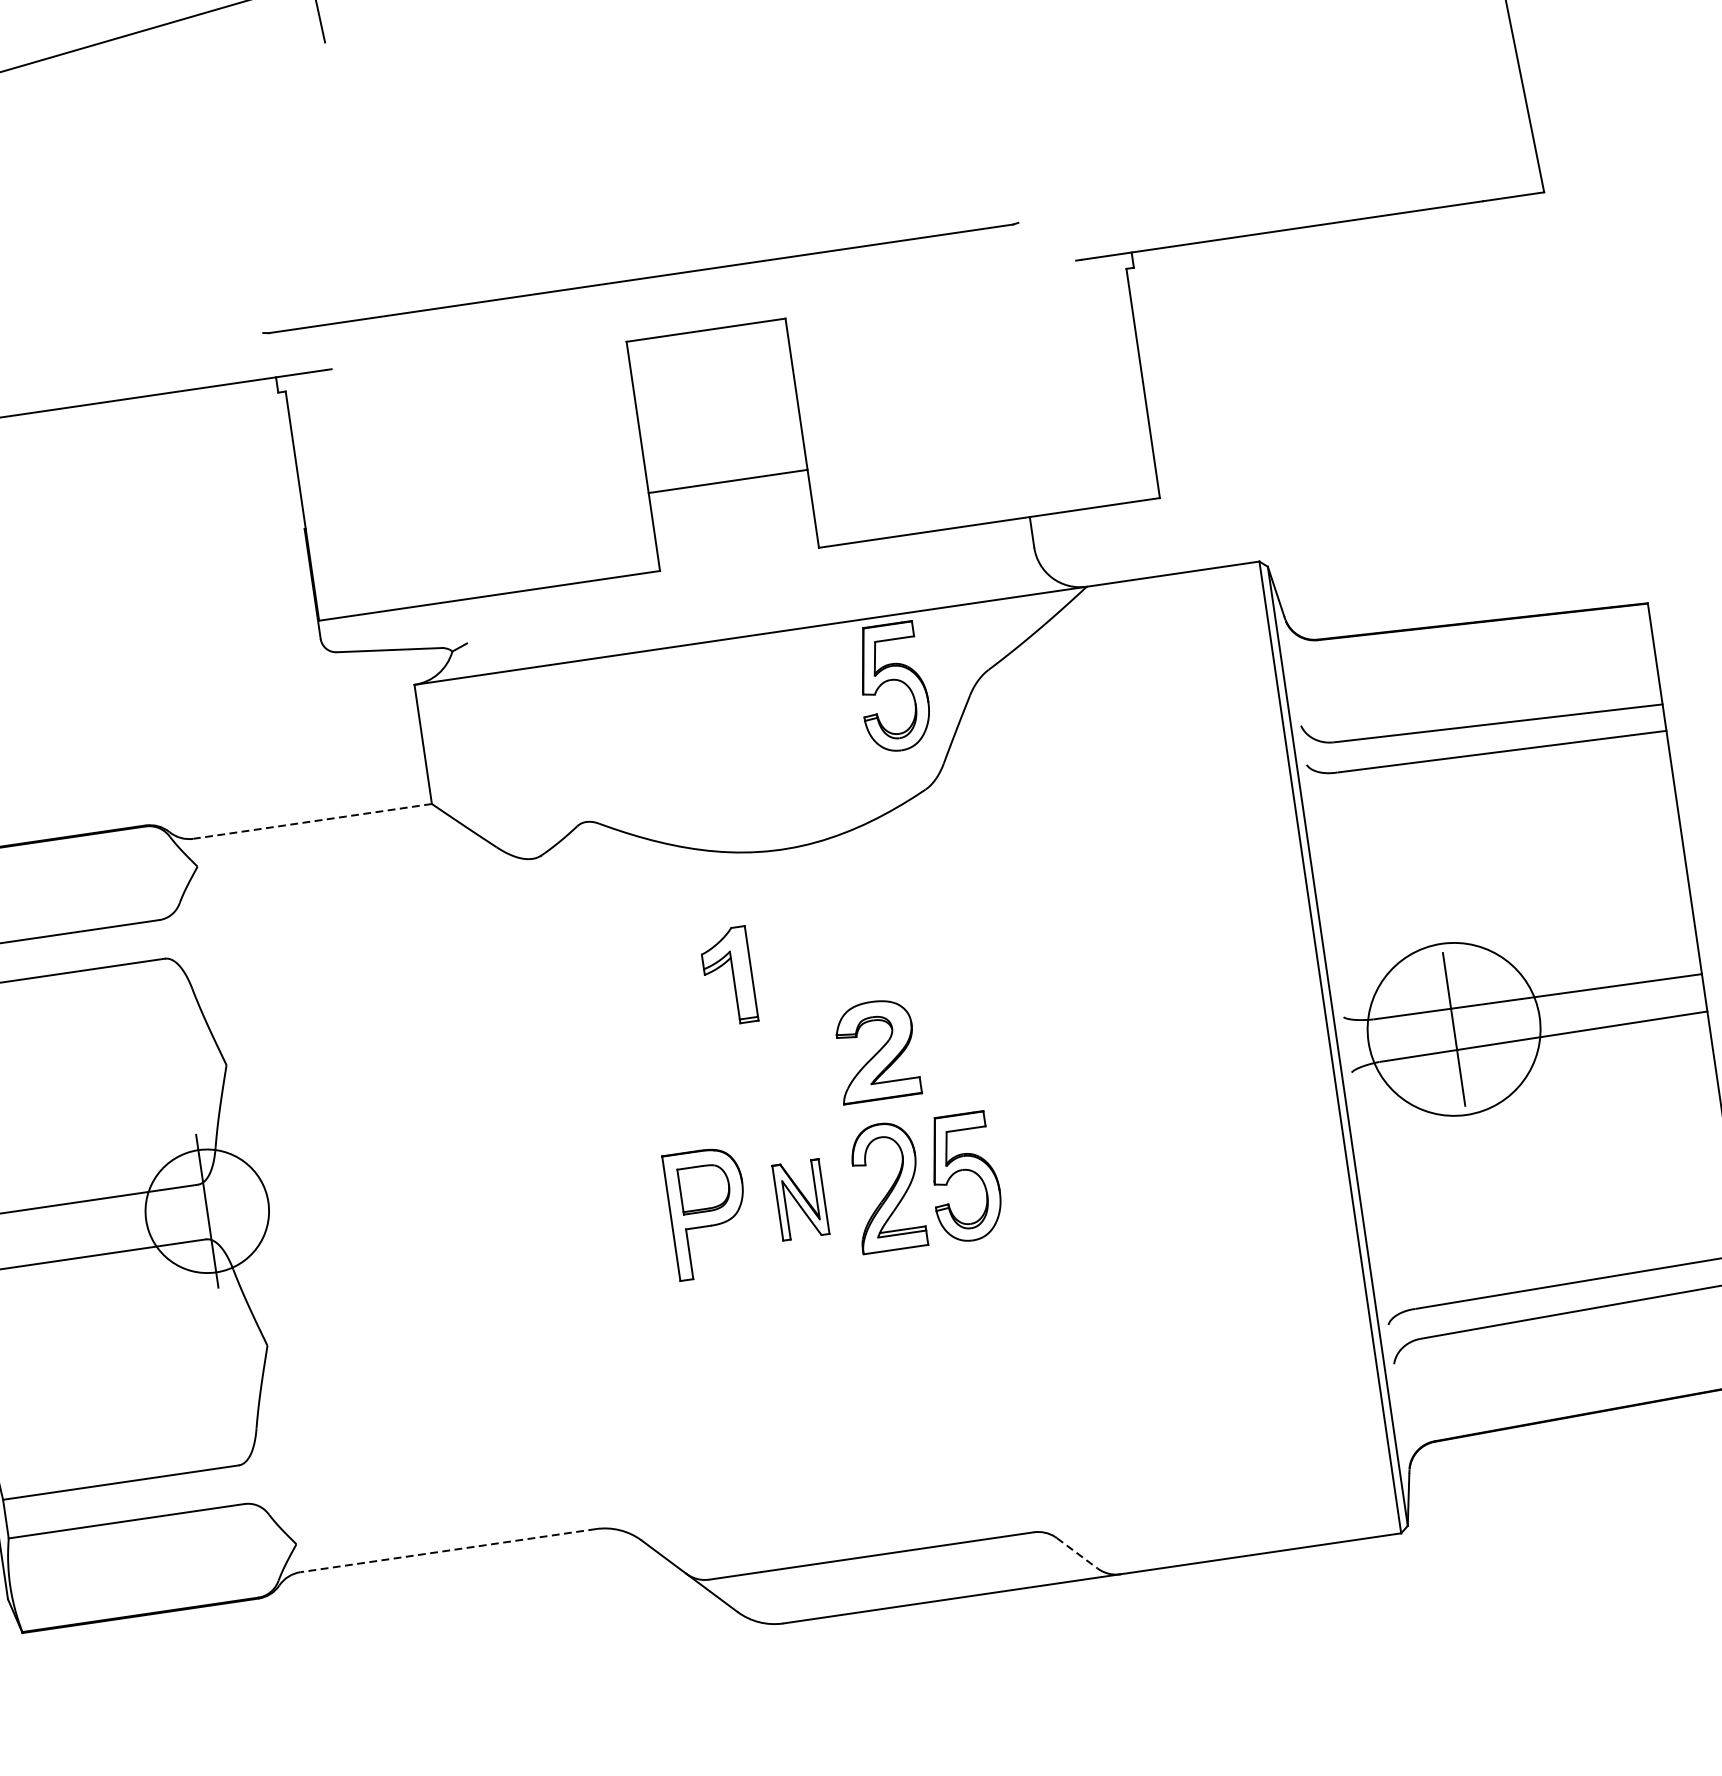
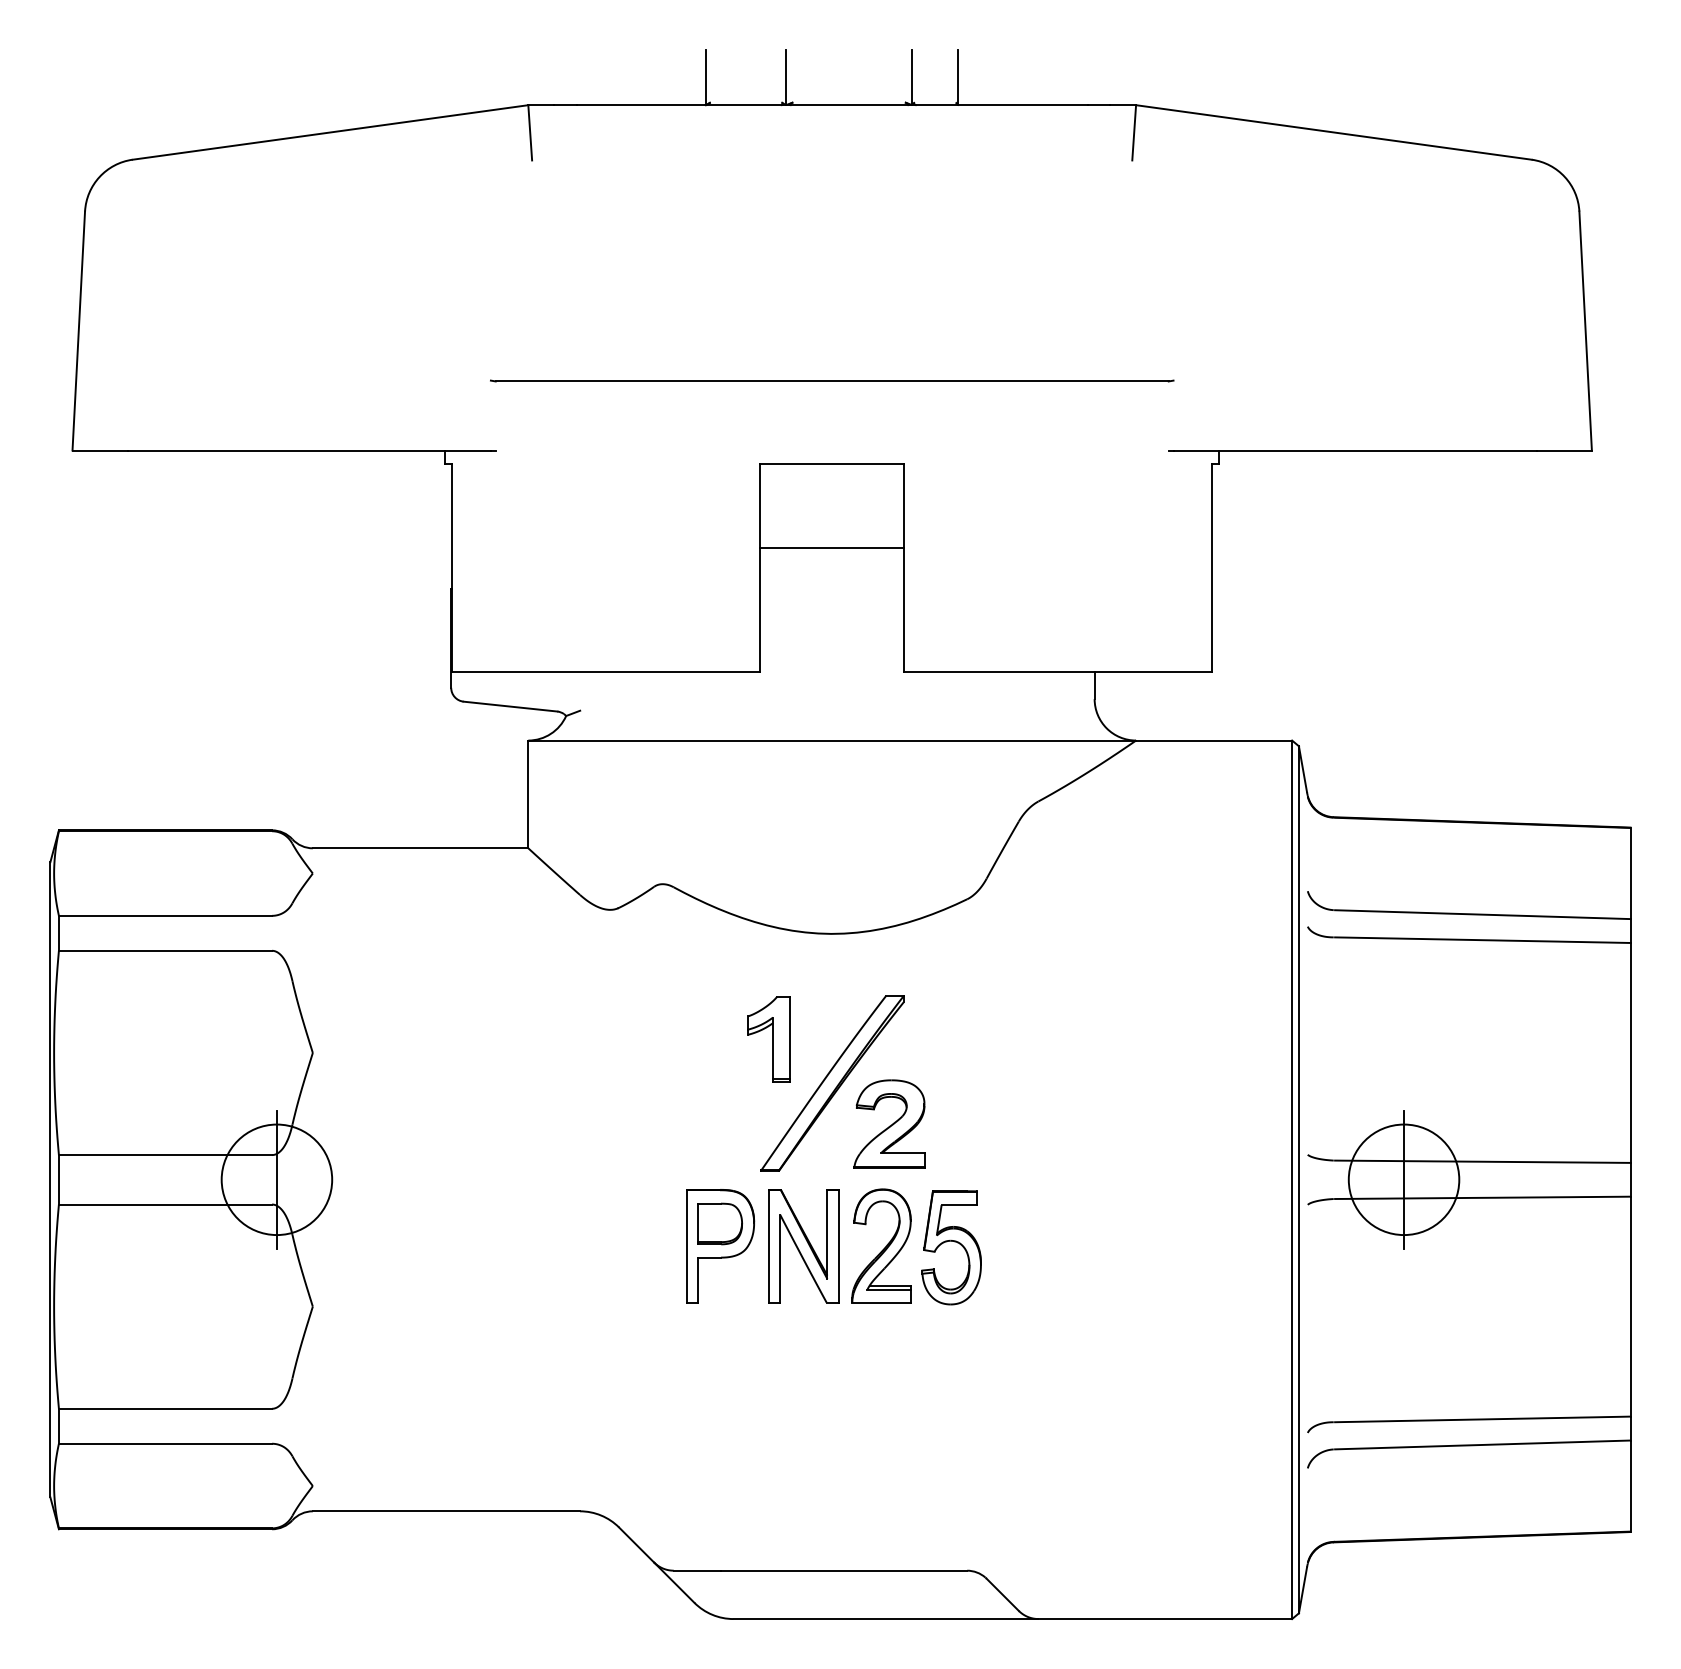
part: (641, 277) -> (832, 380), moved
line: (728, 481) -> (832, 548), moved
part: (892, 687) -> (951, 804), removed
line: (312, 821) -> (420, 848), dashed -> solid
part: (806, 1015) -> (832, 1083), added
circle: (1453, 1029) -> (1403, 1179), size x0.71
part: (800, 1200) -> (803, 1246), size x1.67
line: (448, 1550) -> (446, 1511), dashed -> solid
line: (1076, 1552) -> (1002, 1594), dashed -> solid

